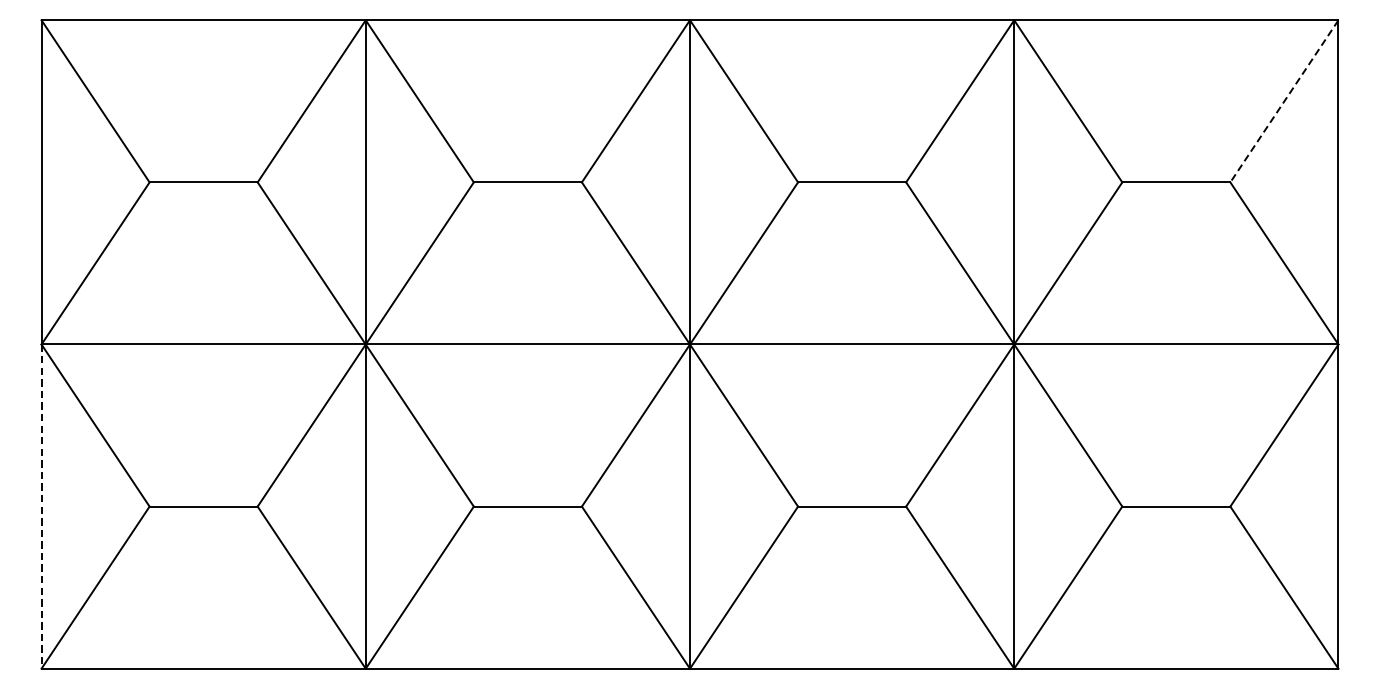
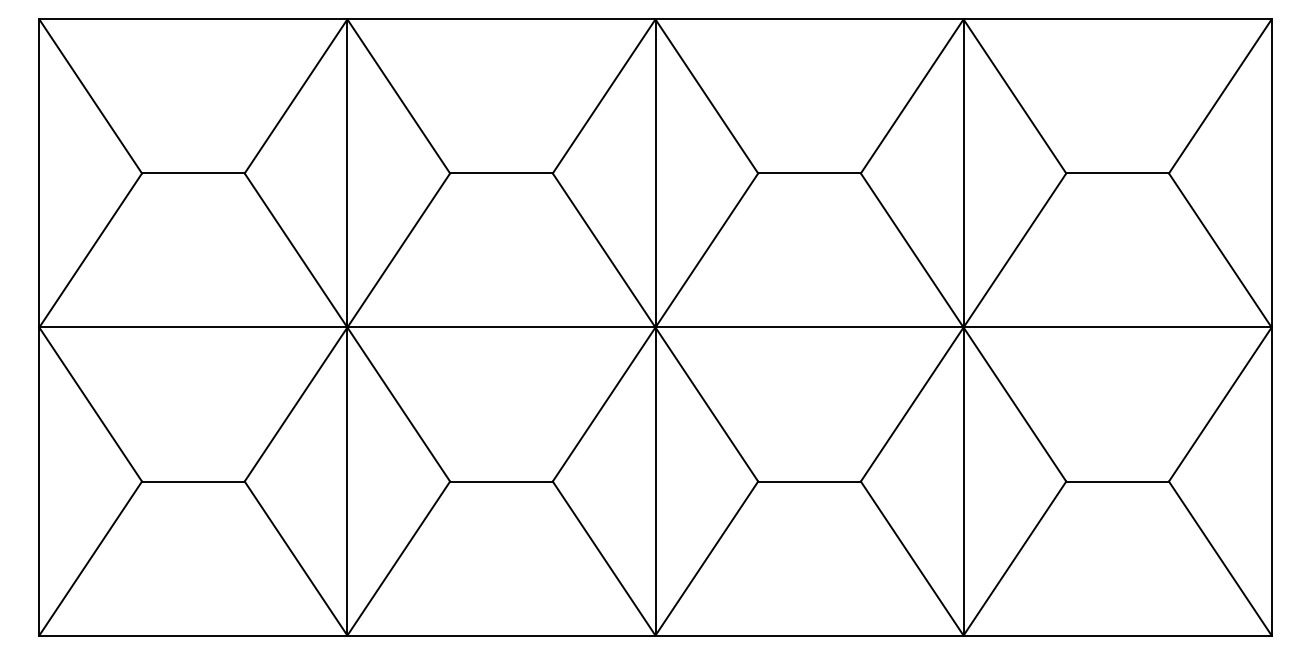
line: (1284, 101) -> (1220, 96), dashed -> solid
line: (41, 507) -> (39, 482), dashed -> solid

